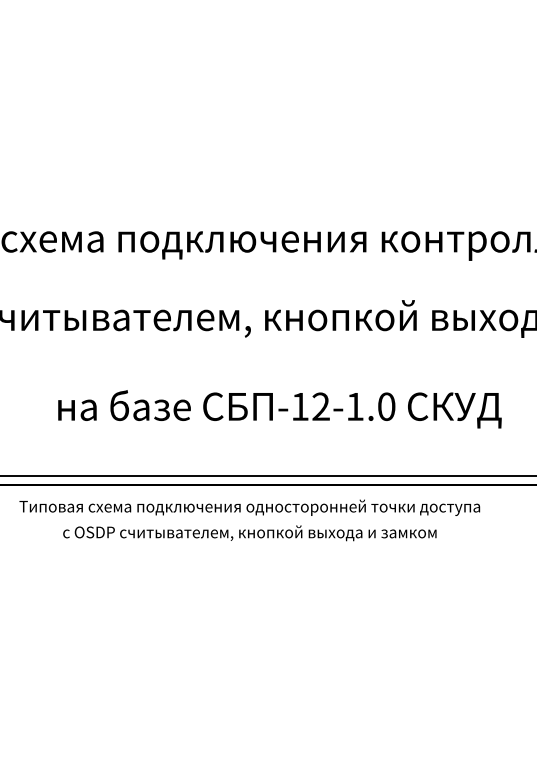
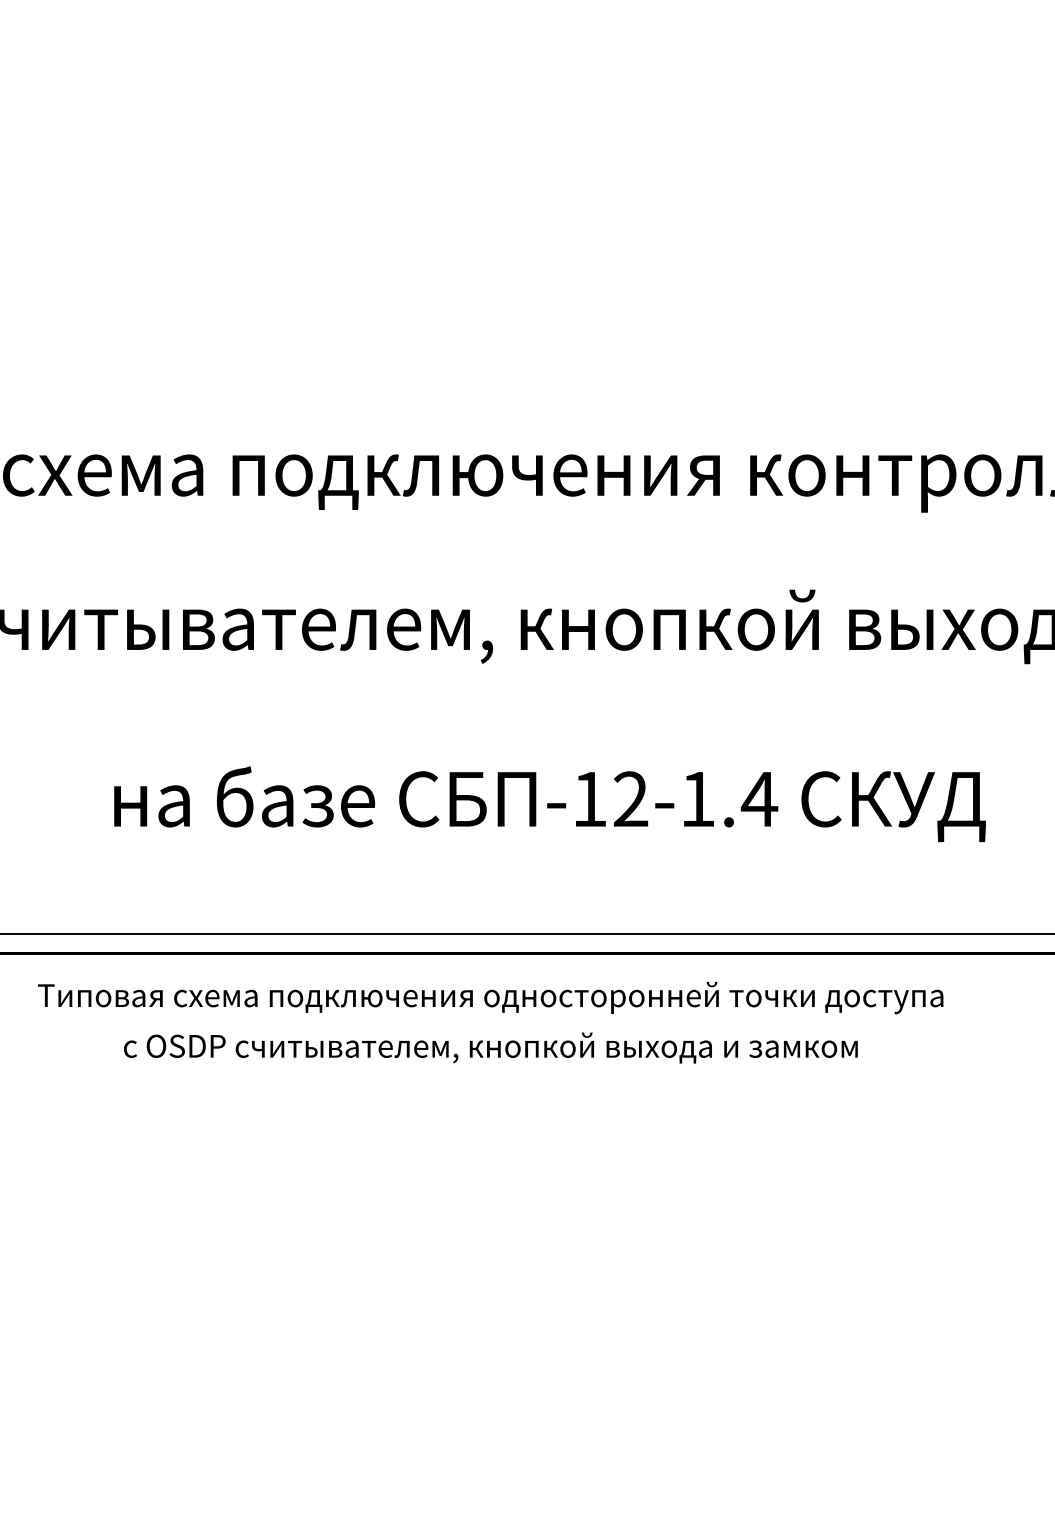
text: (386, 406) -> (759, 798), -12-1.0 -> -12-1.4

